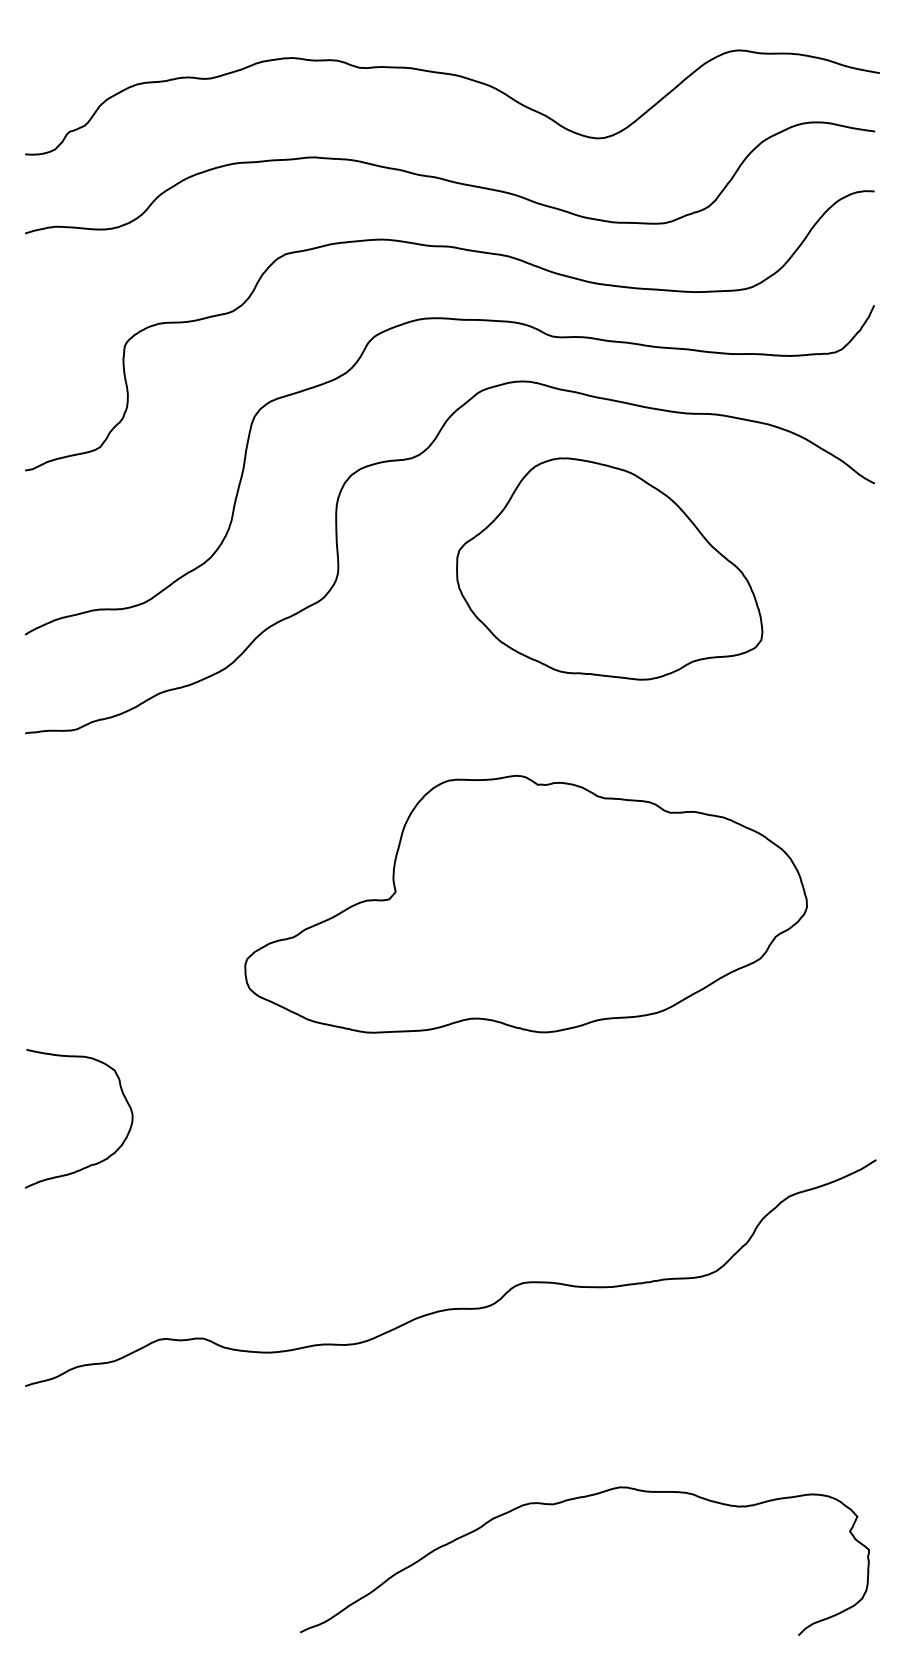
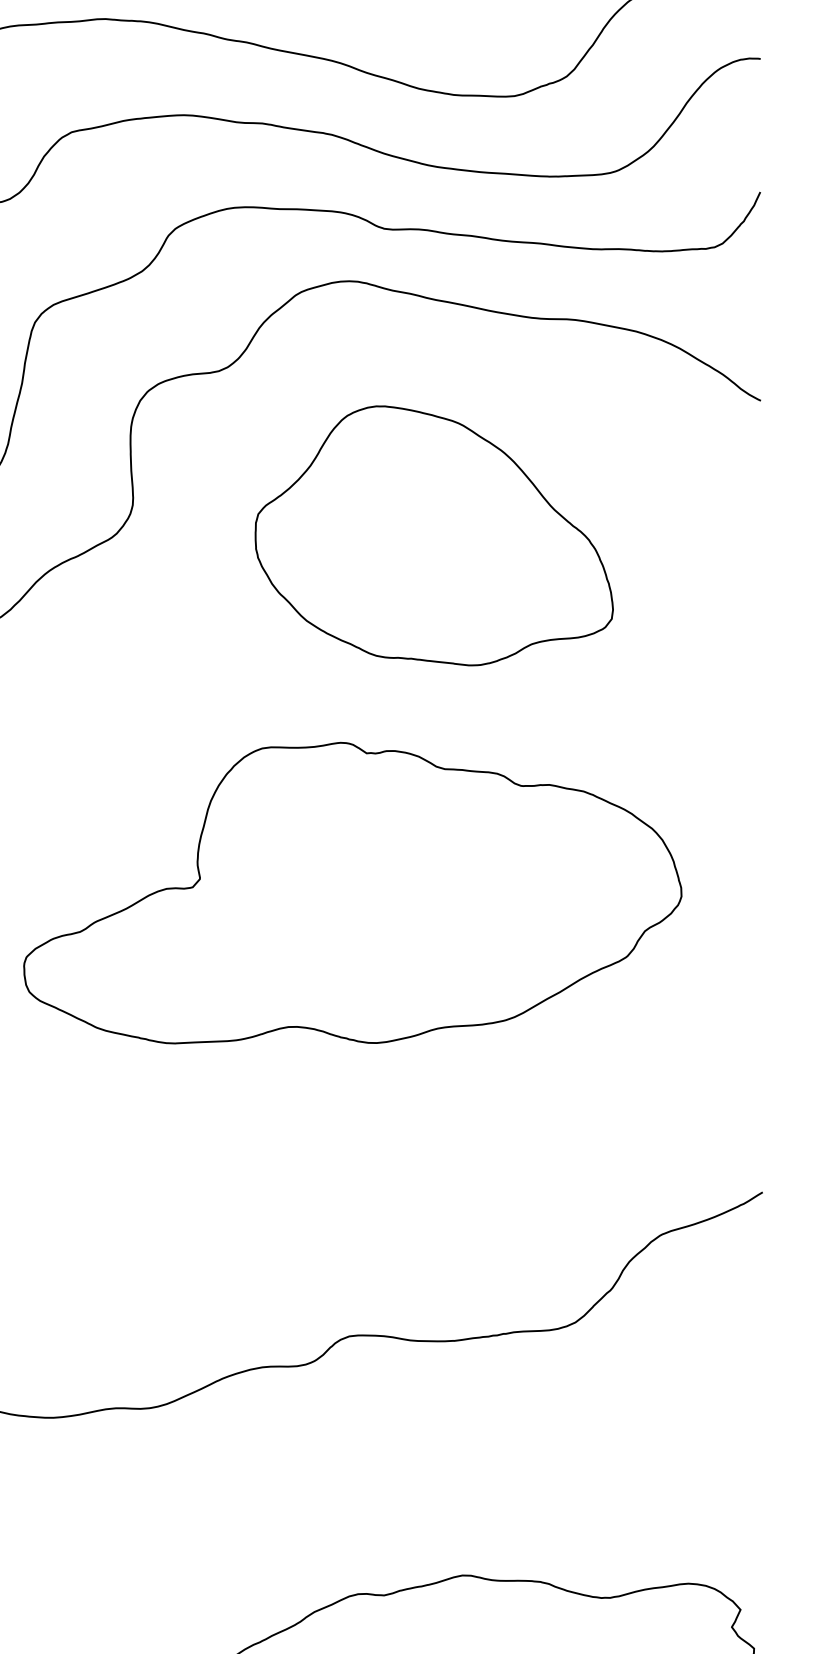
part: (609, 568) -> (434, 535), moved

